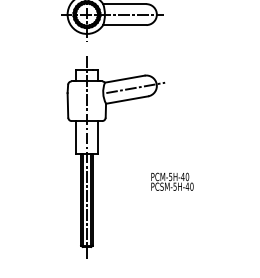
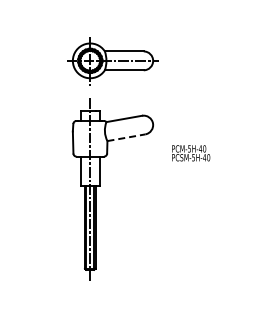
line: (135, 87) -> (133, 126), removed
line: (127, 99) -> (126, 137), solid -> dashed
text: (172, 182) -> (191, 153), moved

